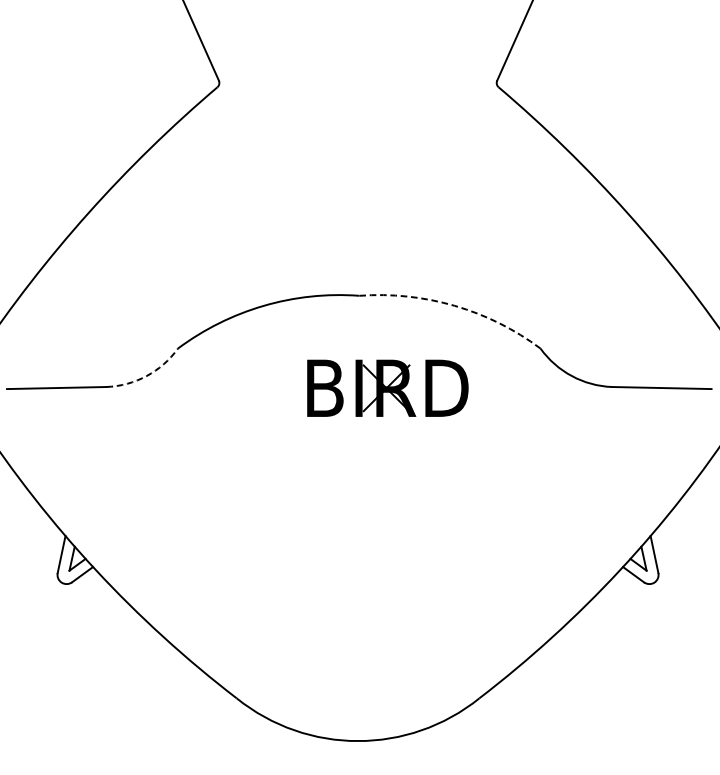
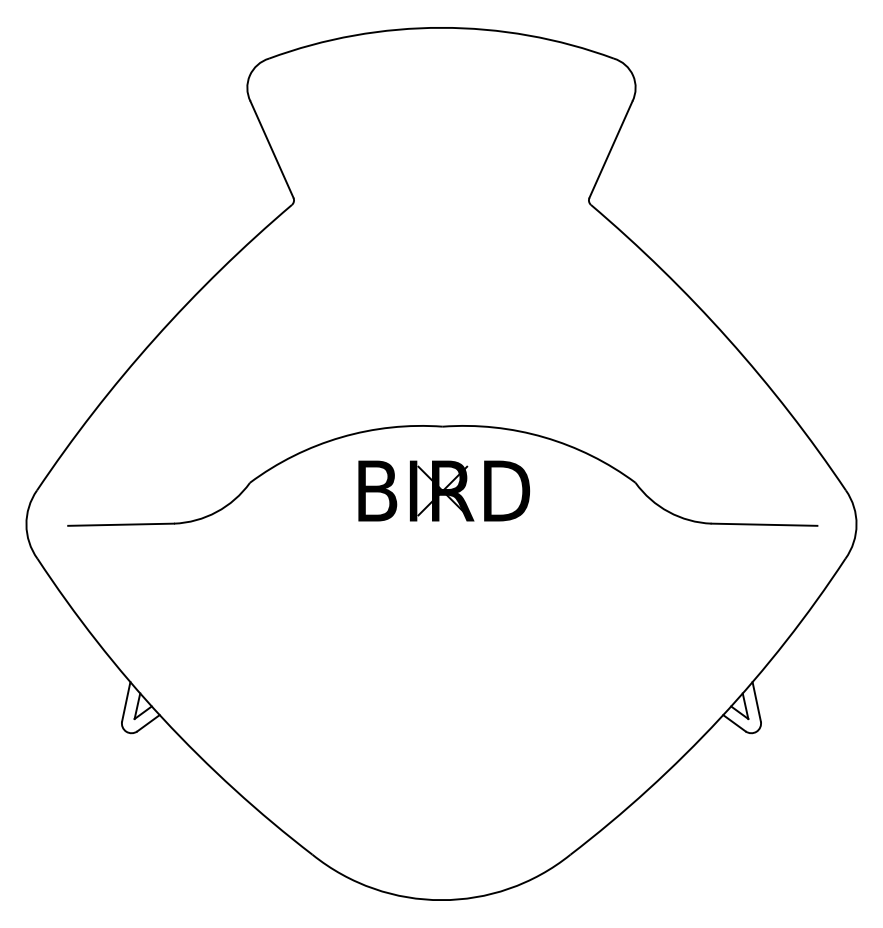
arc: (454, 305) -> (544, 437), dashed -> solid
arc: (146, 376) -> (216, 512), dashed -> solid
part: (387, 387) -> (443, 490), moved

